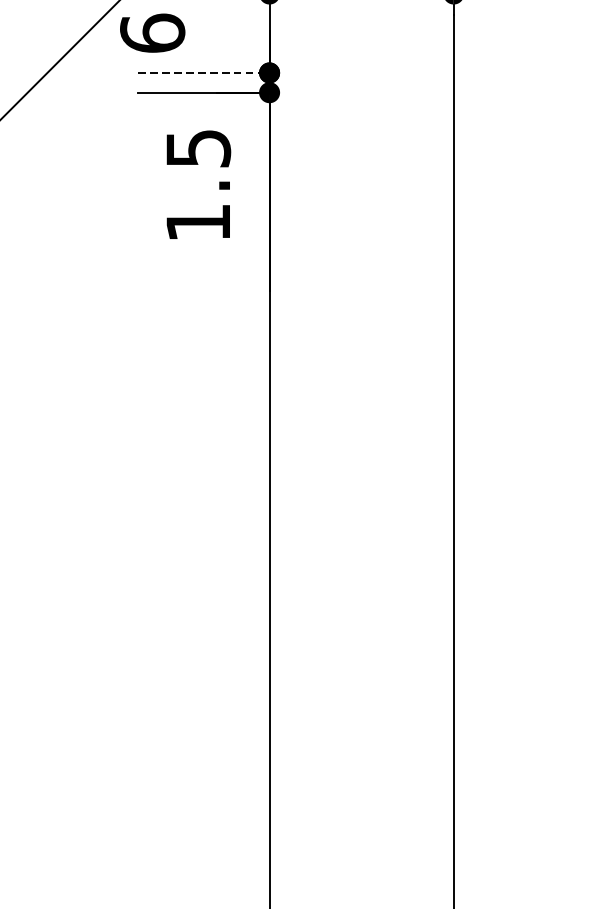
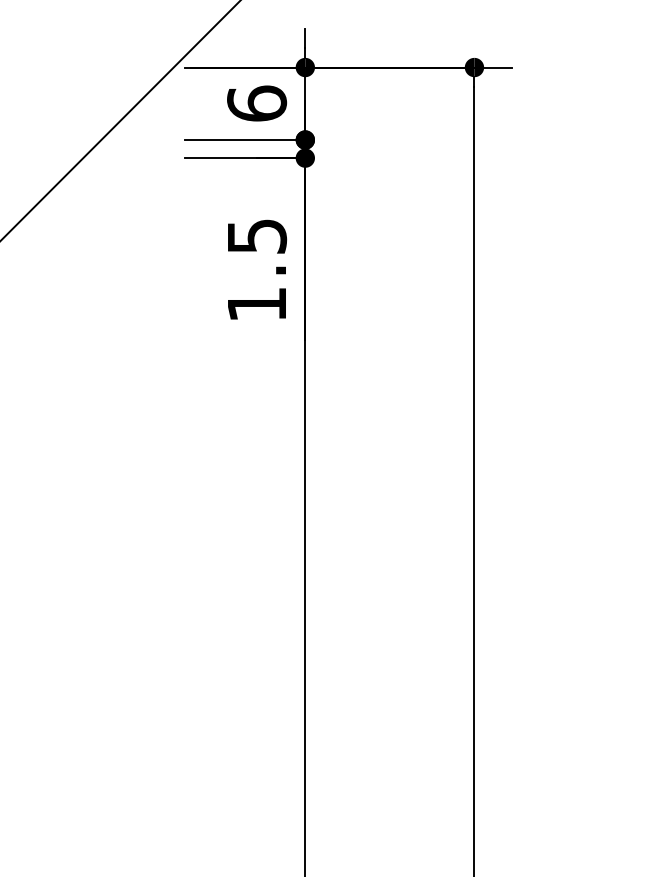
text: (153, 33) -> (257, 103), moved
line: (204, 73) -> (245, 140), dashed -> solid
text: (198, 184) -> (257, 269), moved

